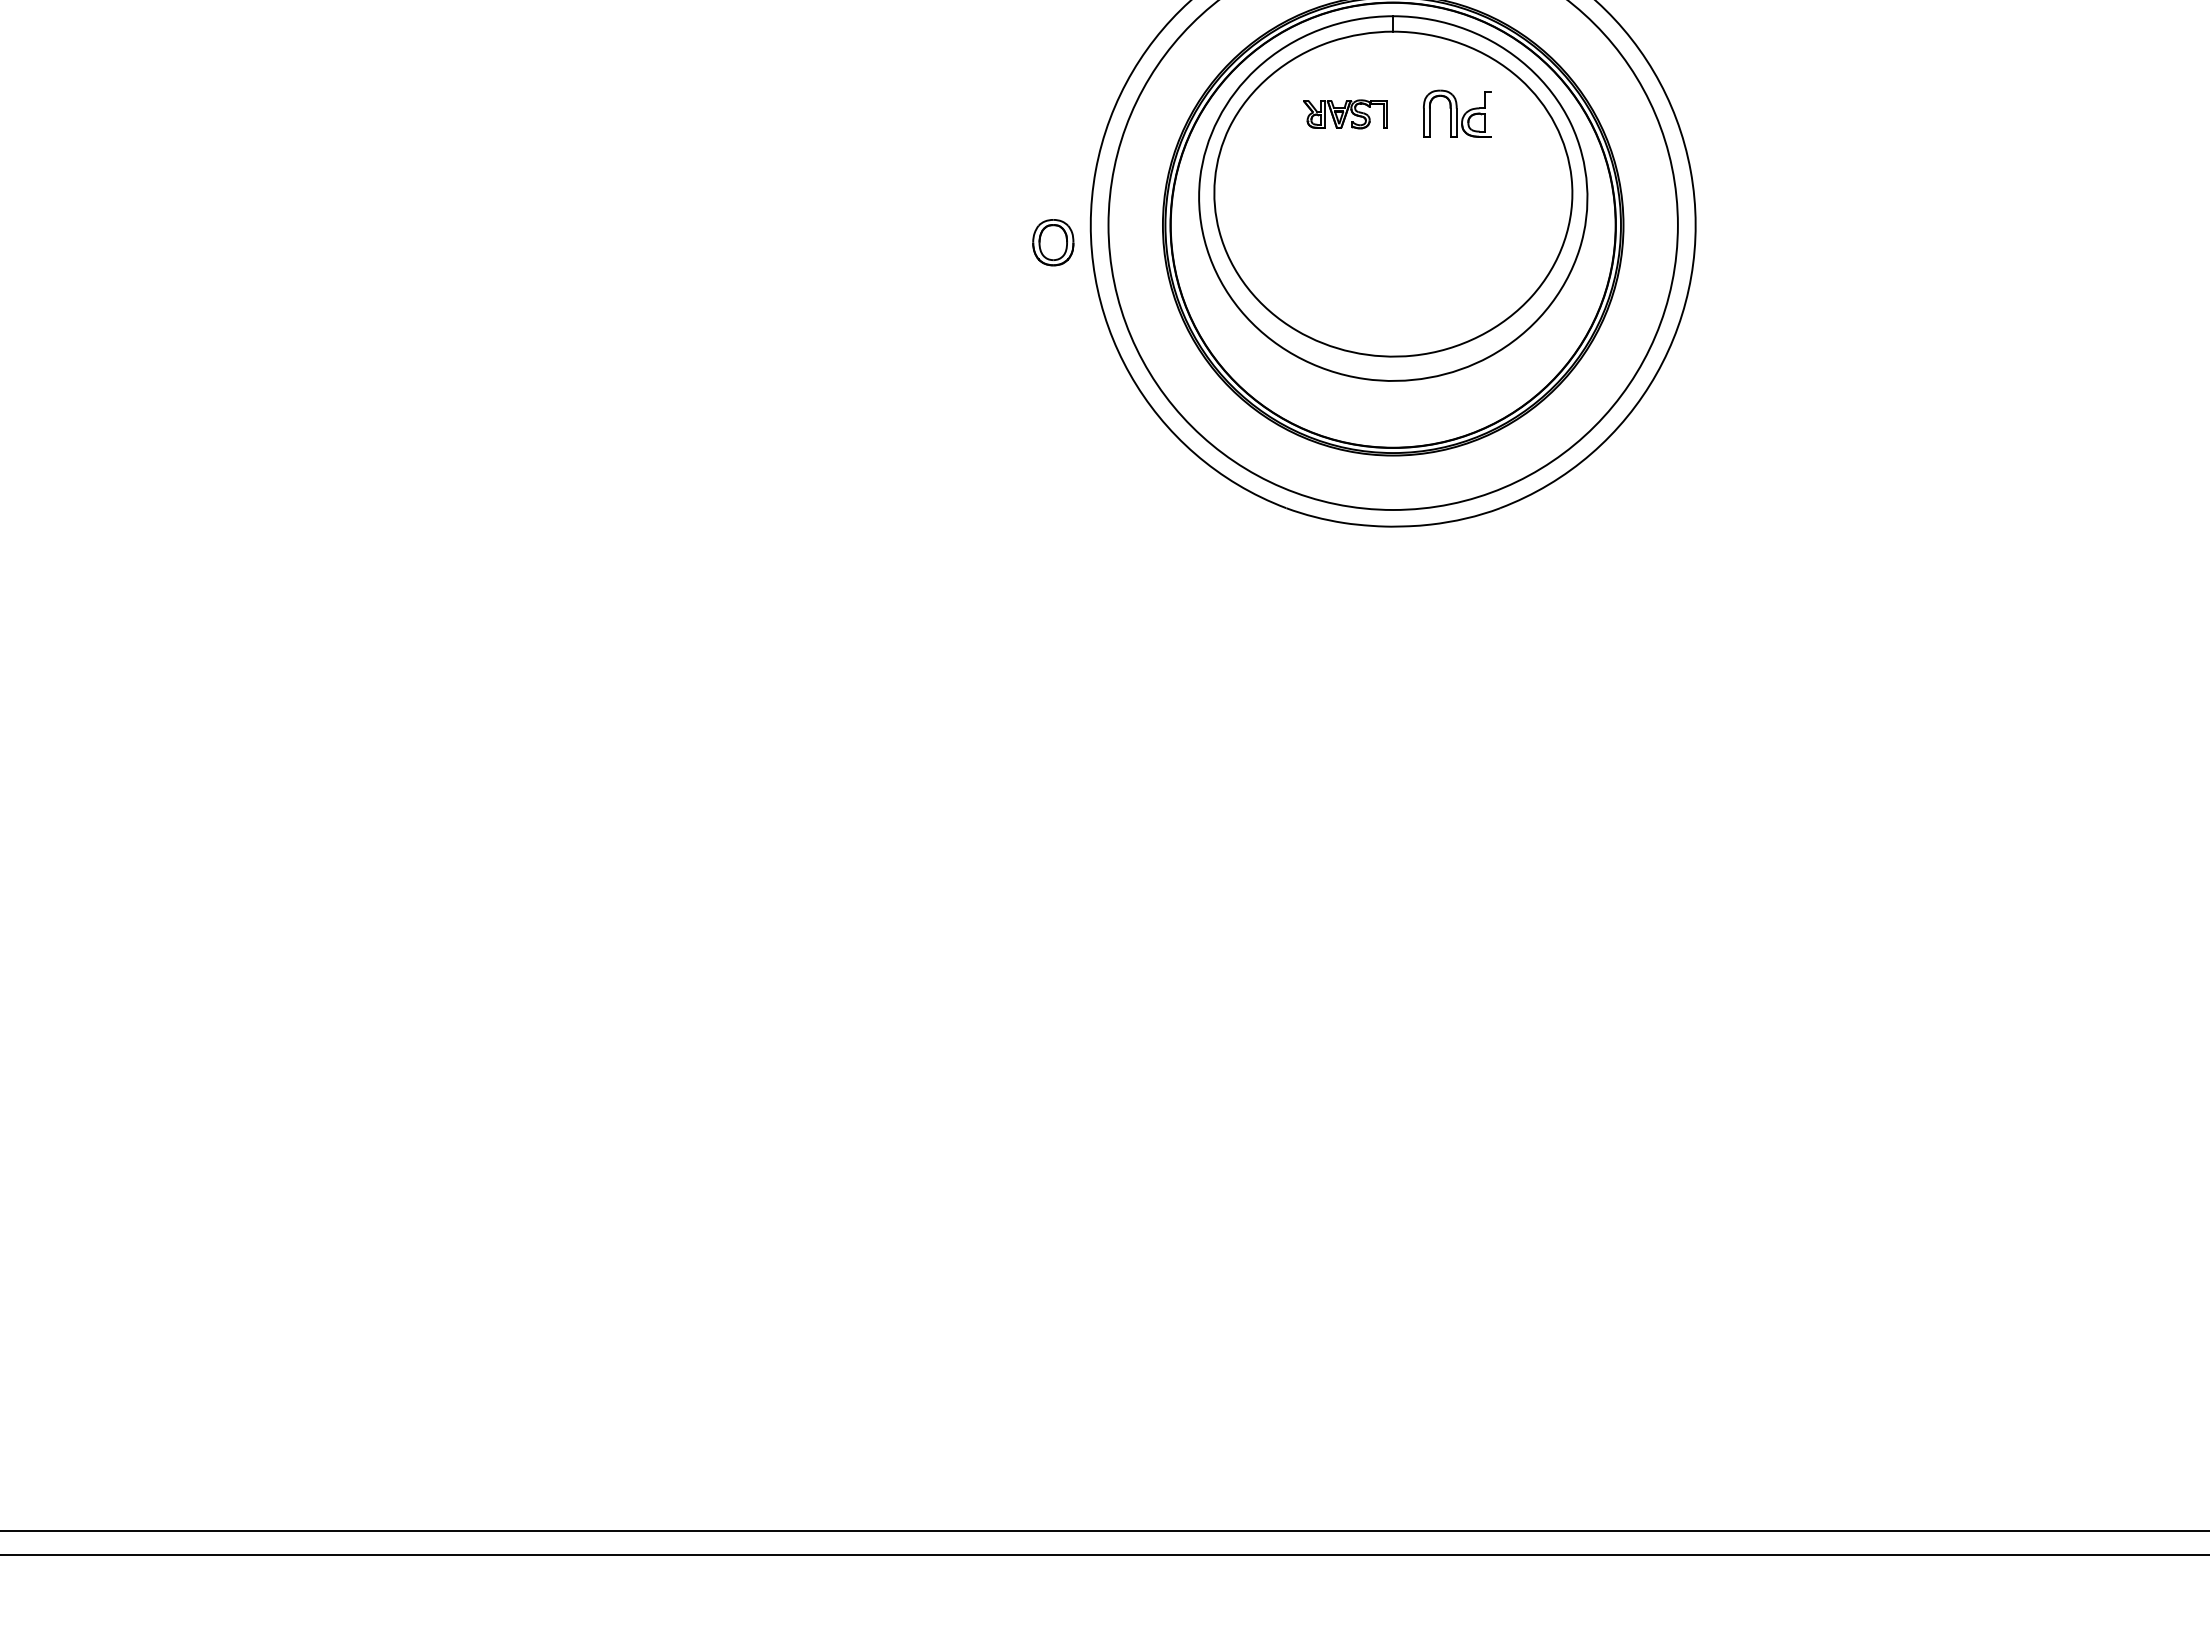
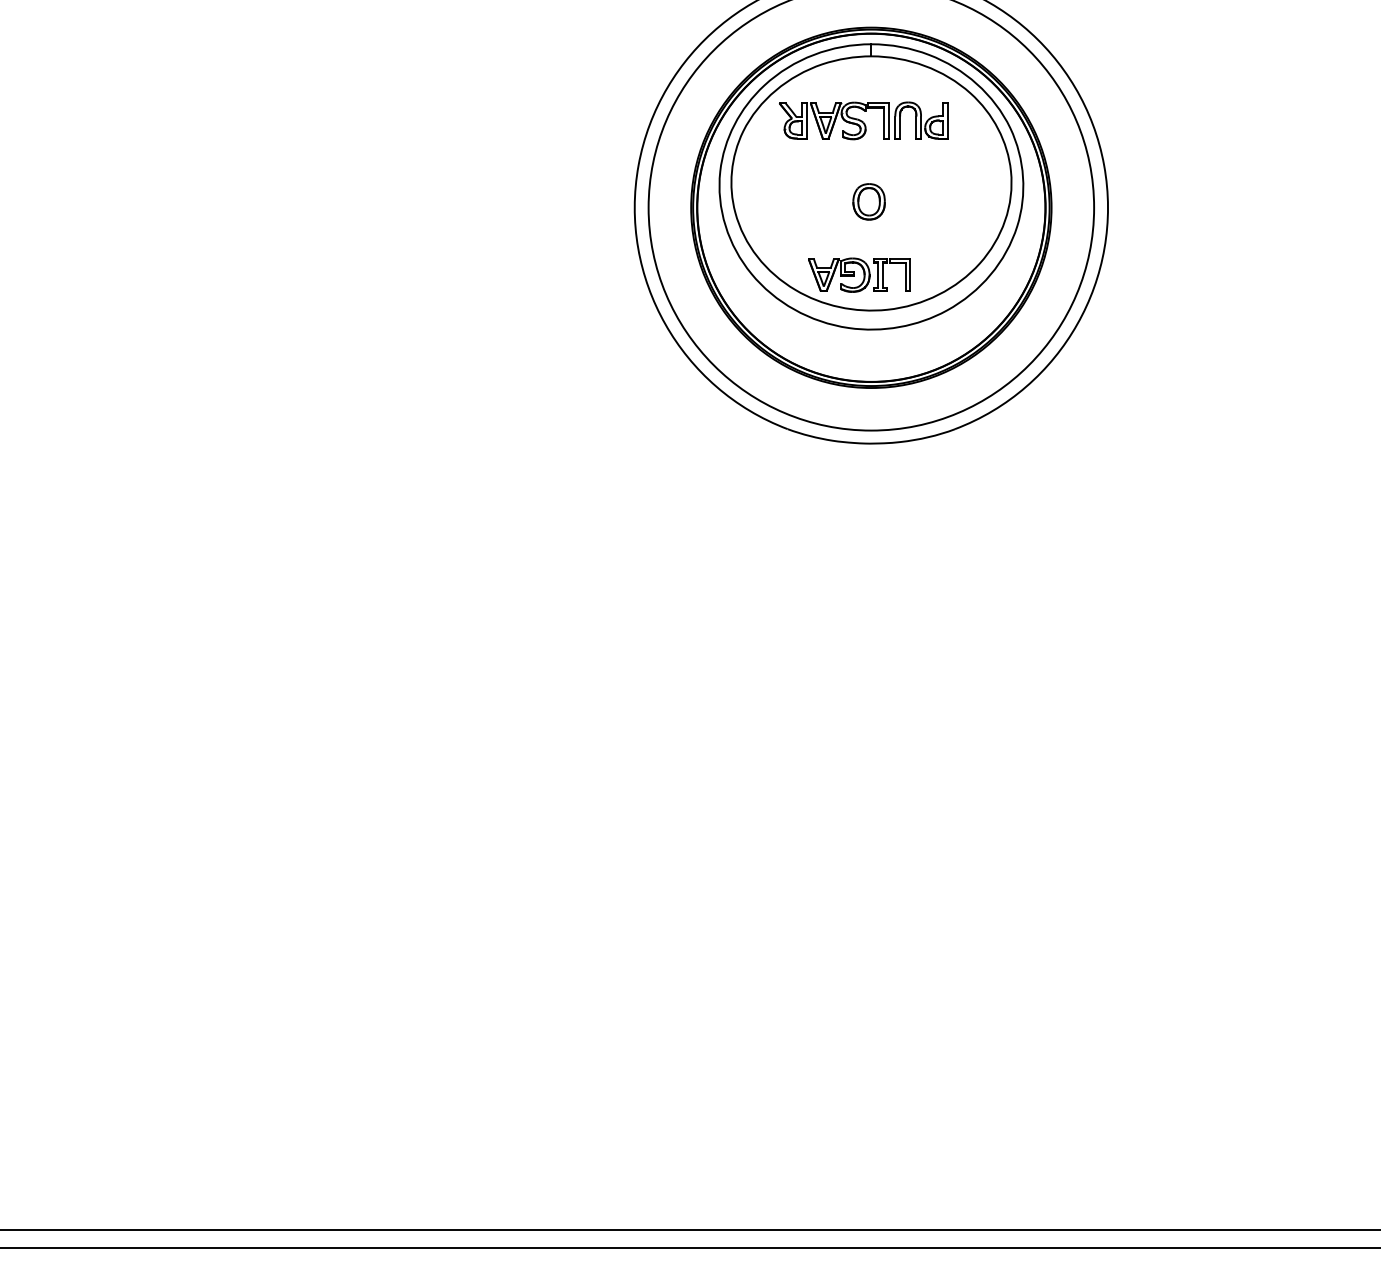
line: (1490, 113) -> (947, 120), added
part: (1345, 114) -> (834, 121), size x1.67
part: (1053, 242) -> (869, 201), moved
part: (1377, 311) -> (859, 275), added

